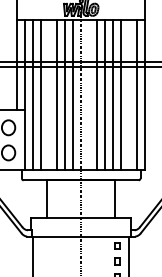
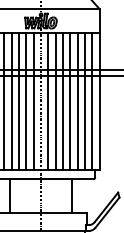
line: (49, 95) -> (11, 101), added
line: (89, 95) -> (48, 101), added
line: (129, 95) -> (85, 101), added

